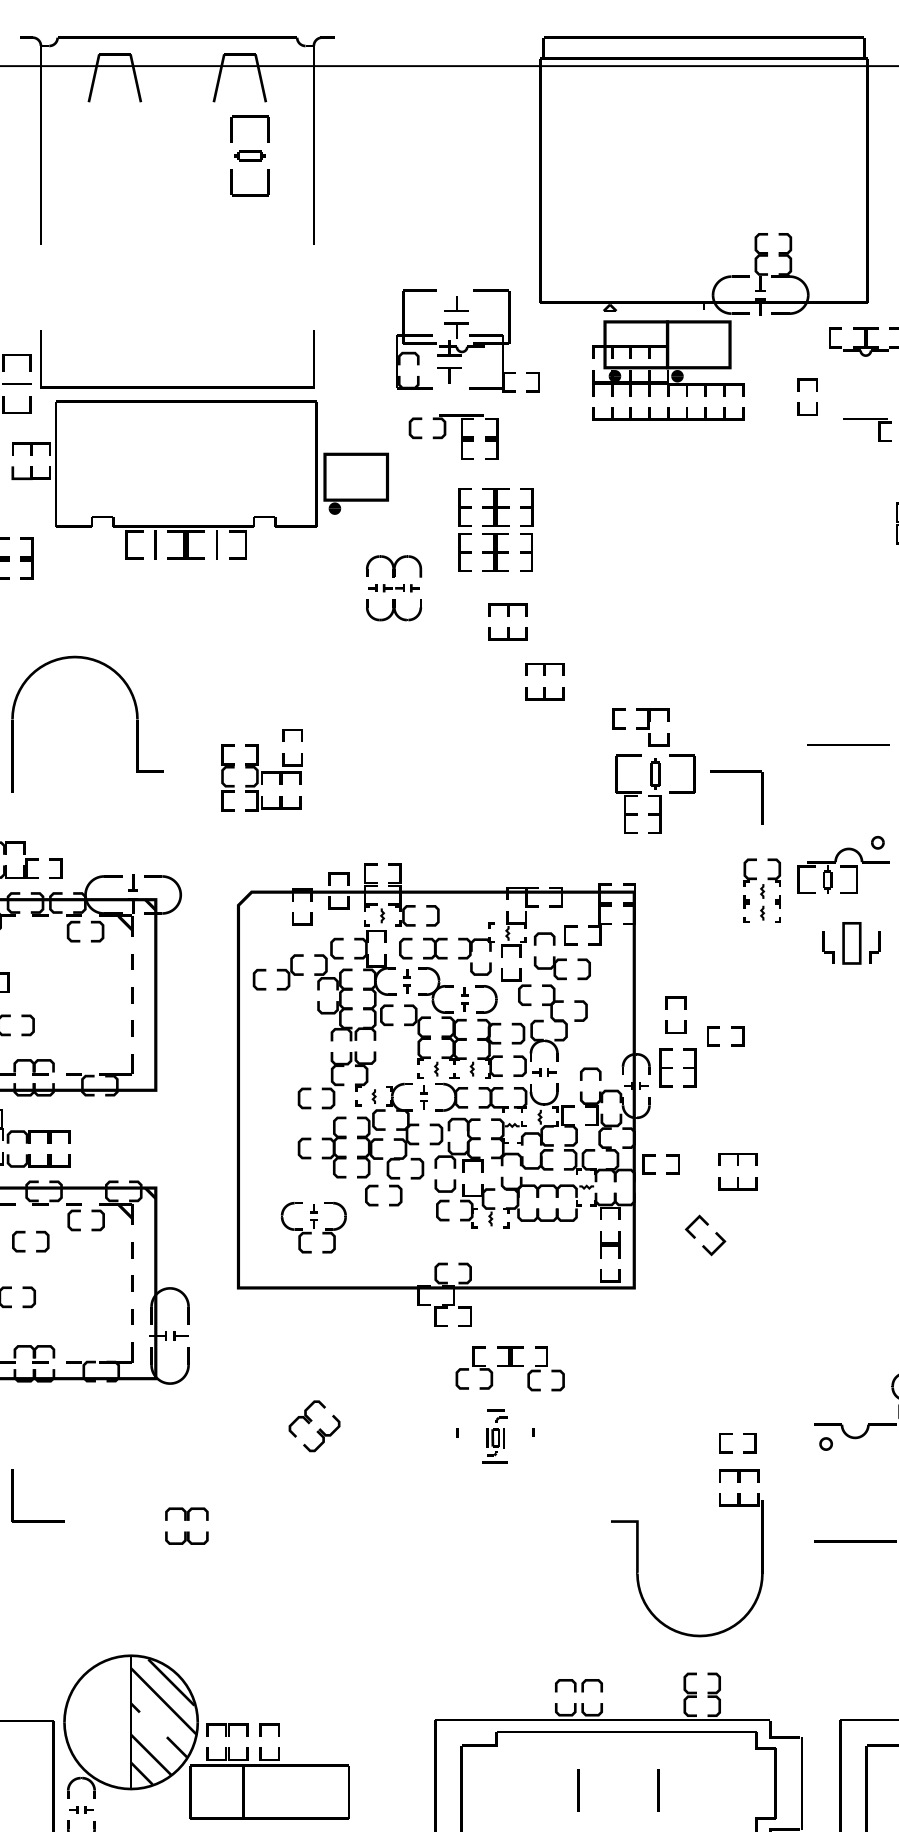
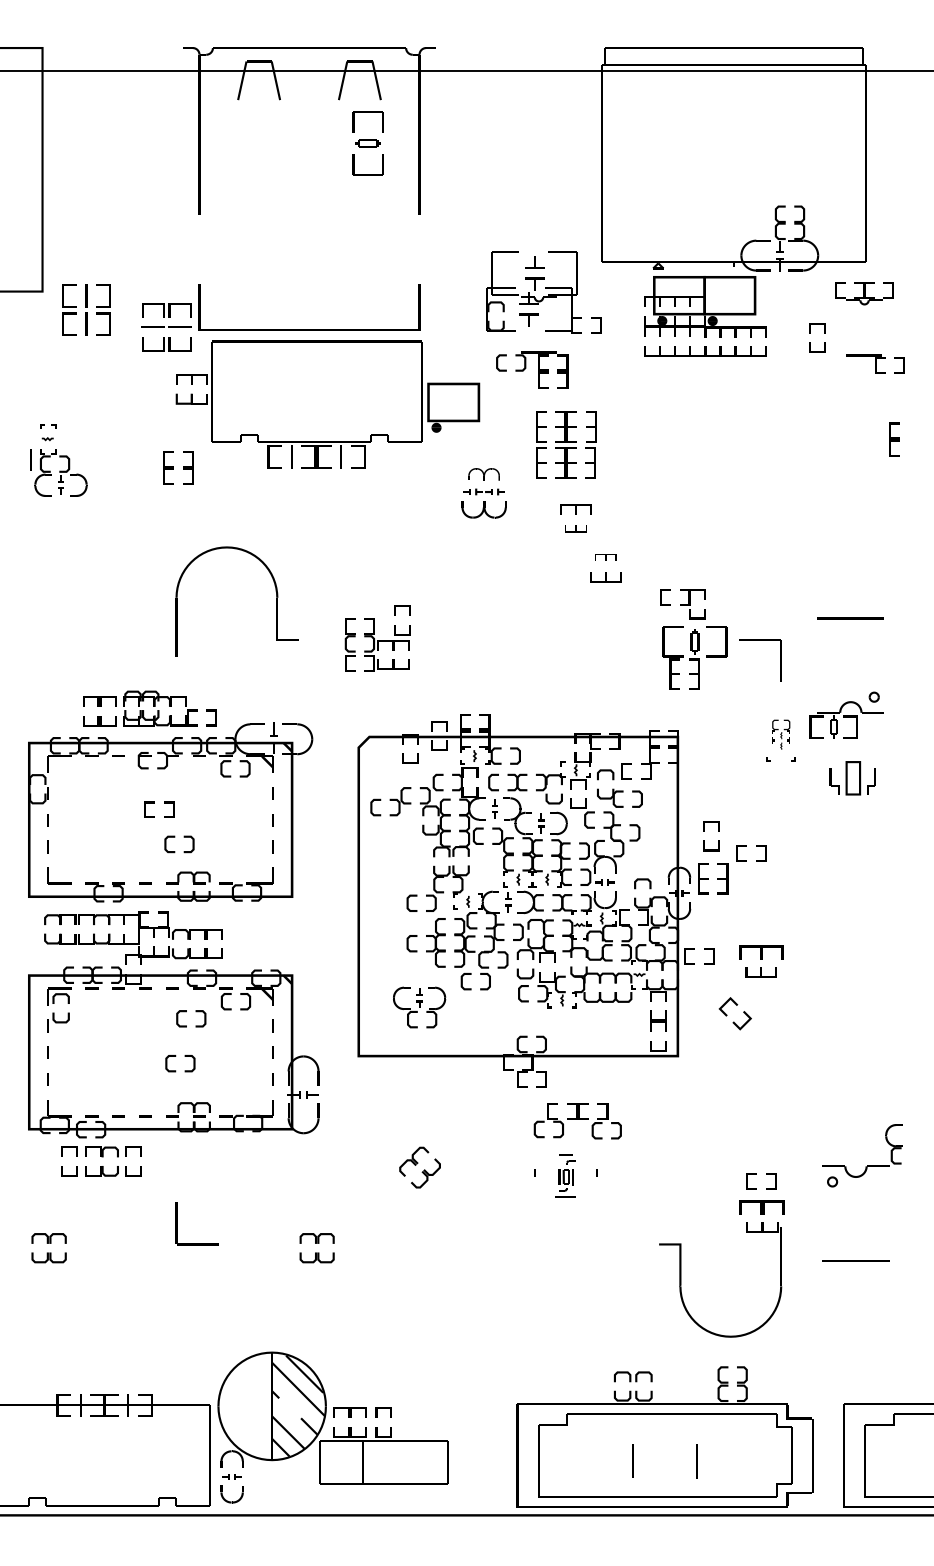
part: (393, 566) -> (483, 474), size x0.7
part: (507, 633) -> (575, 528), size x0.7
part: (544, 669) -> (605, 557), size x0.7
part: (762, 889) -> (781, 734), size x0.6
part: (736, 1159) -> (760, 952), size x1.4
part: (739, 1475) -> (762, 1207), size x1.4

